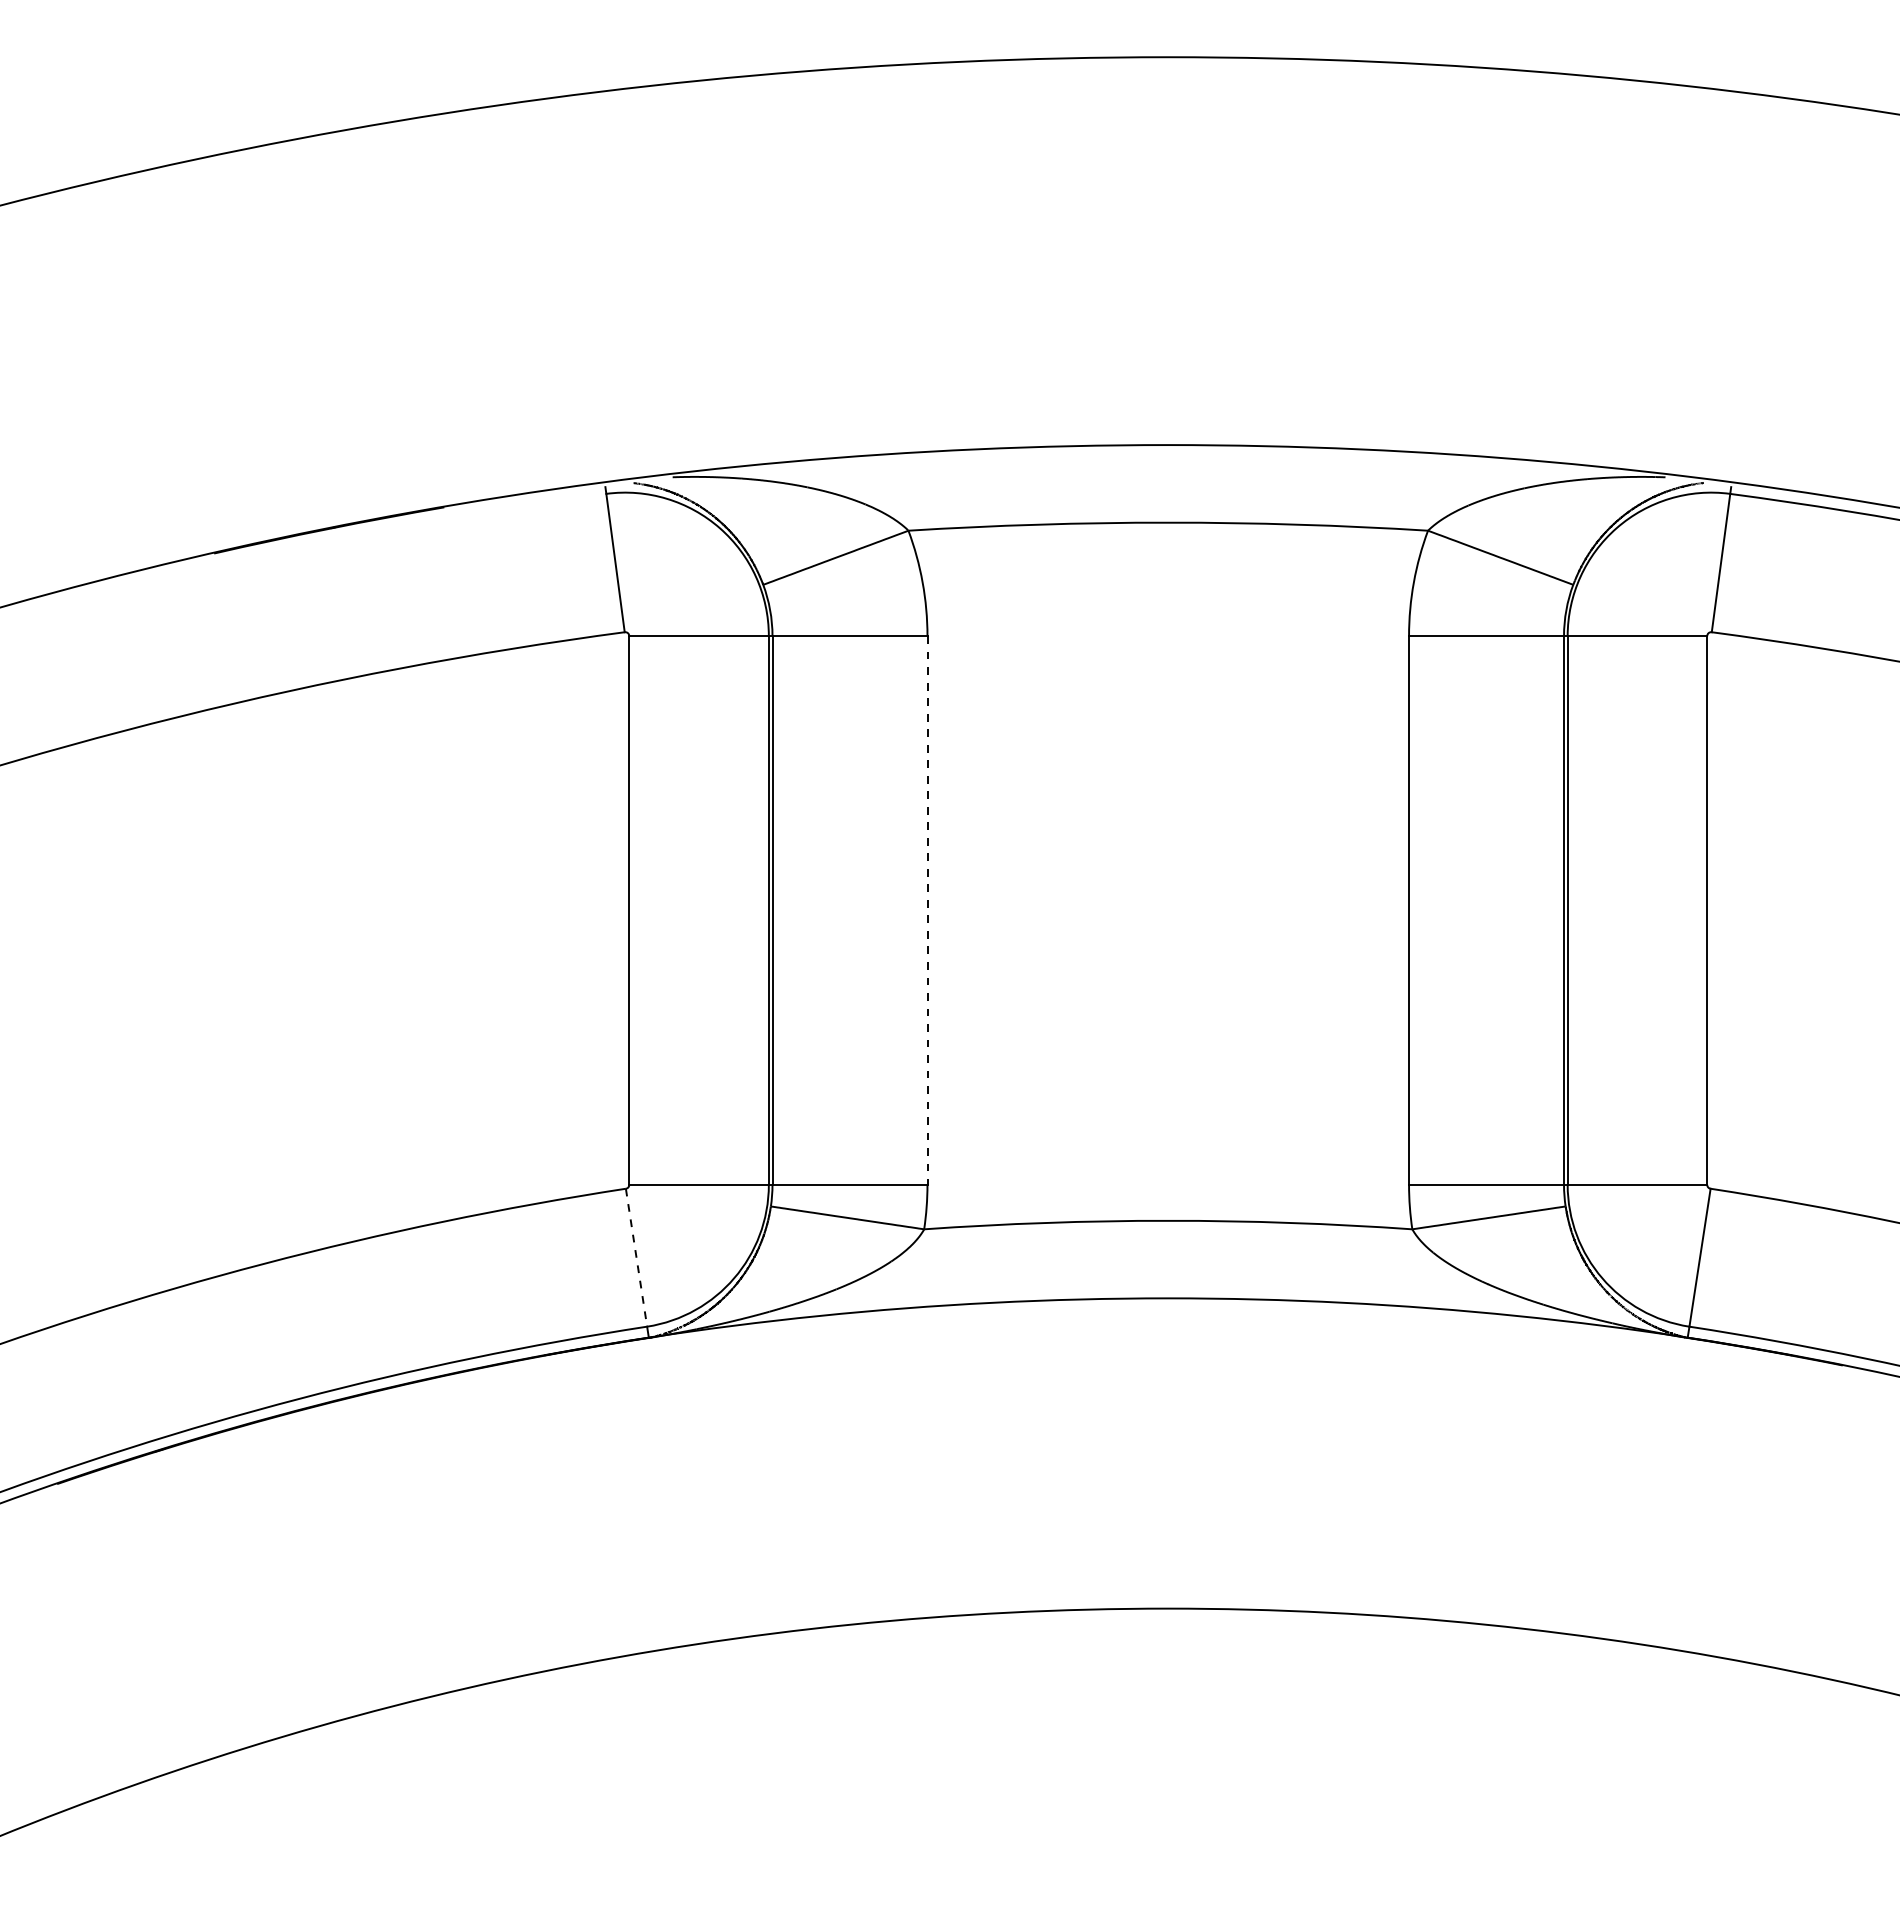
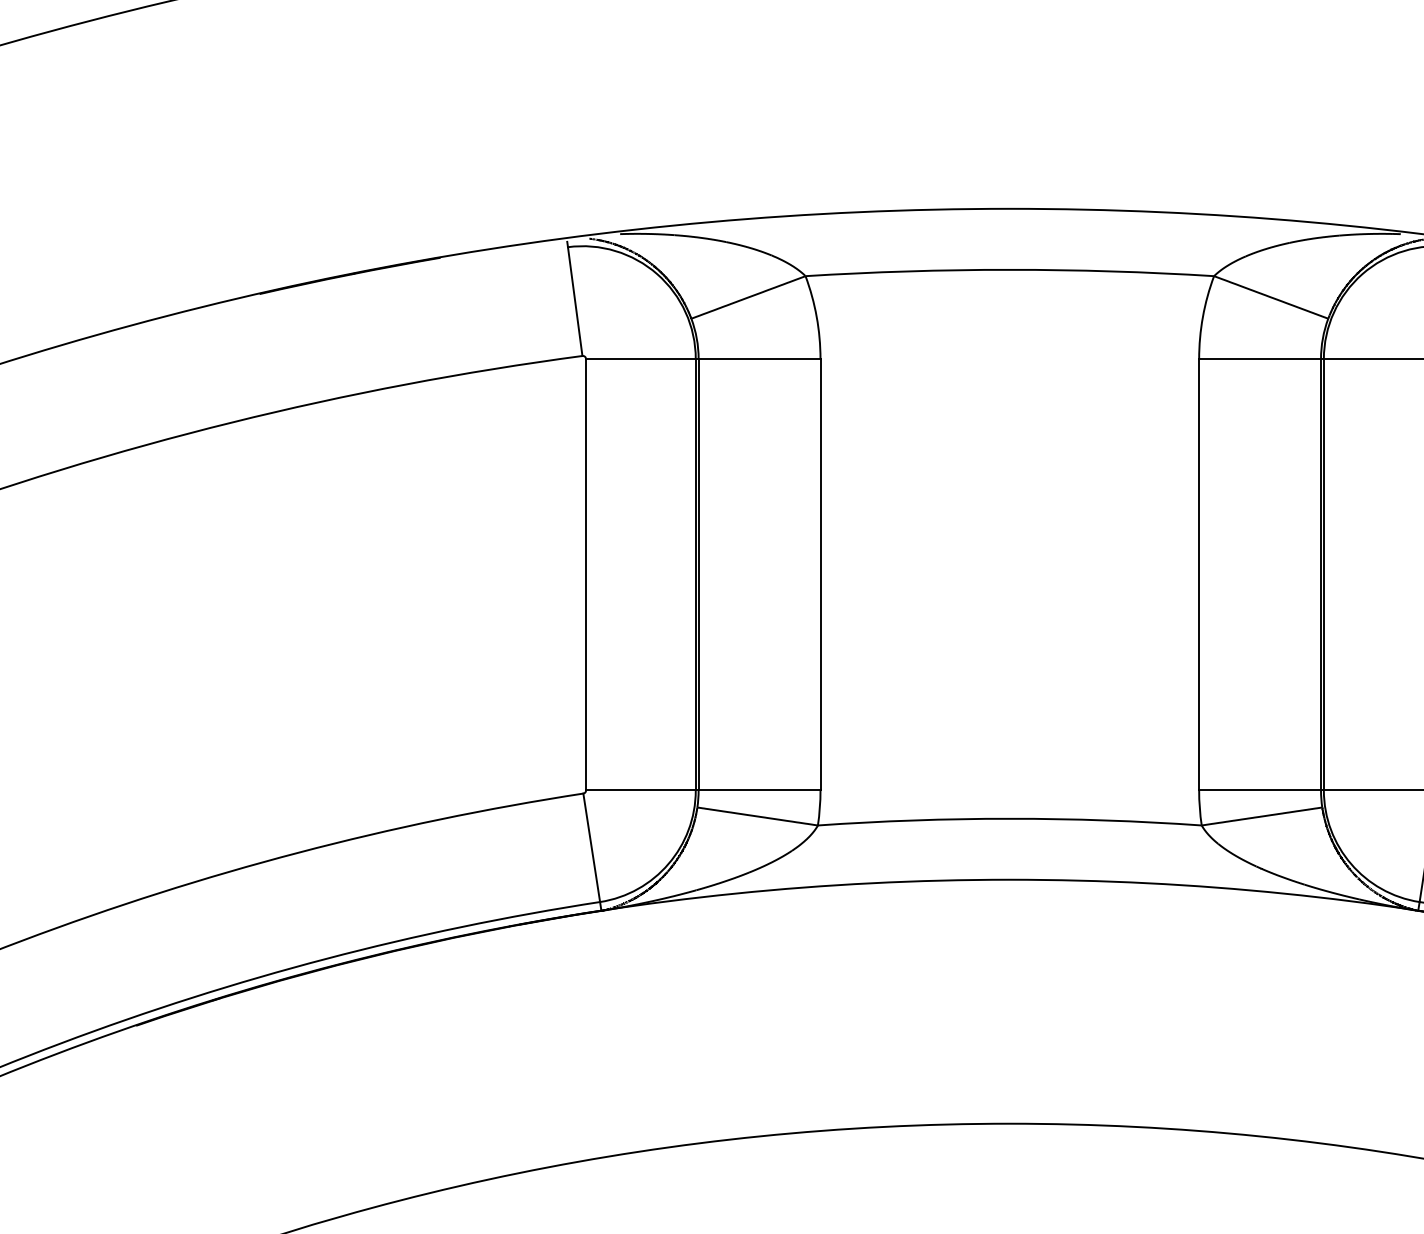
line: (927, 911) -> (820, 575), dashed -> solid
line: (636, 1257) -> (591, 847), dashed -> solid

